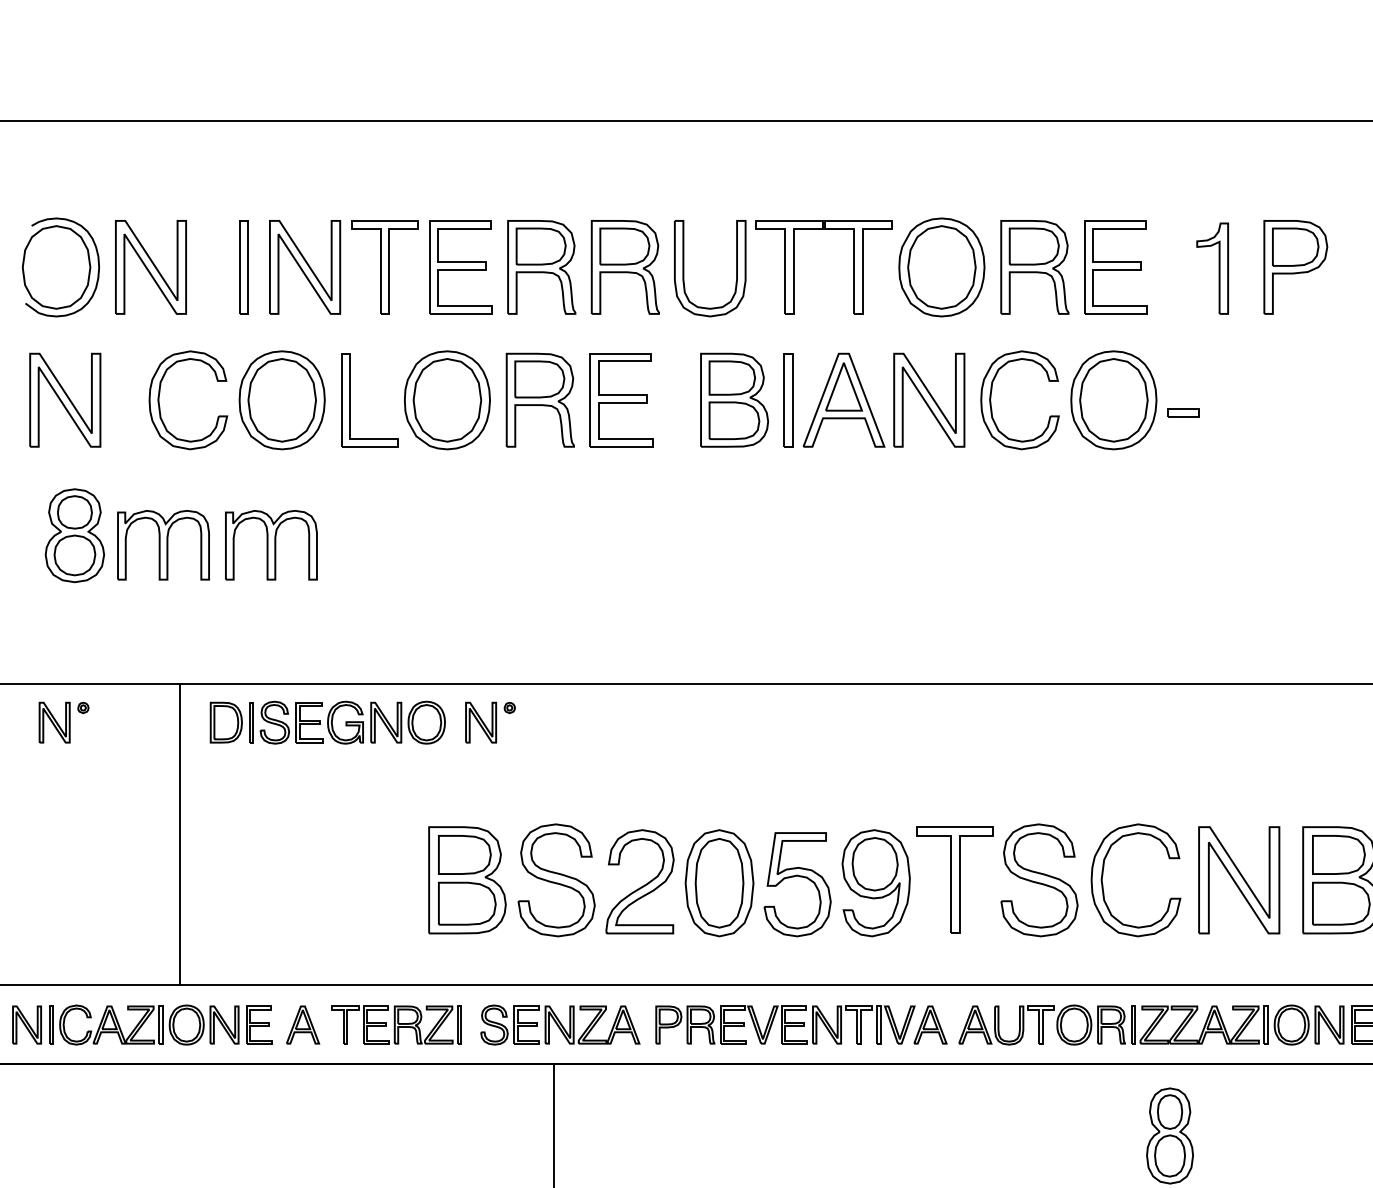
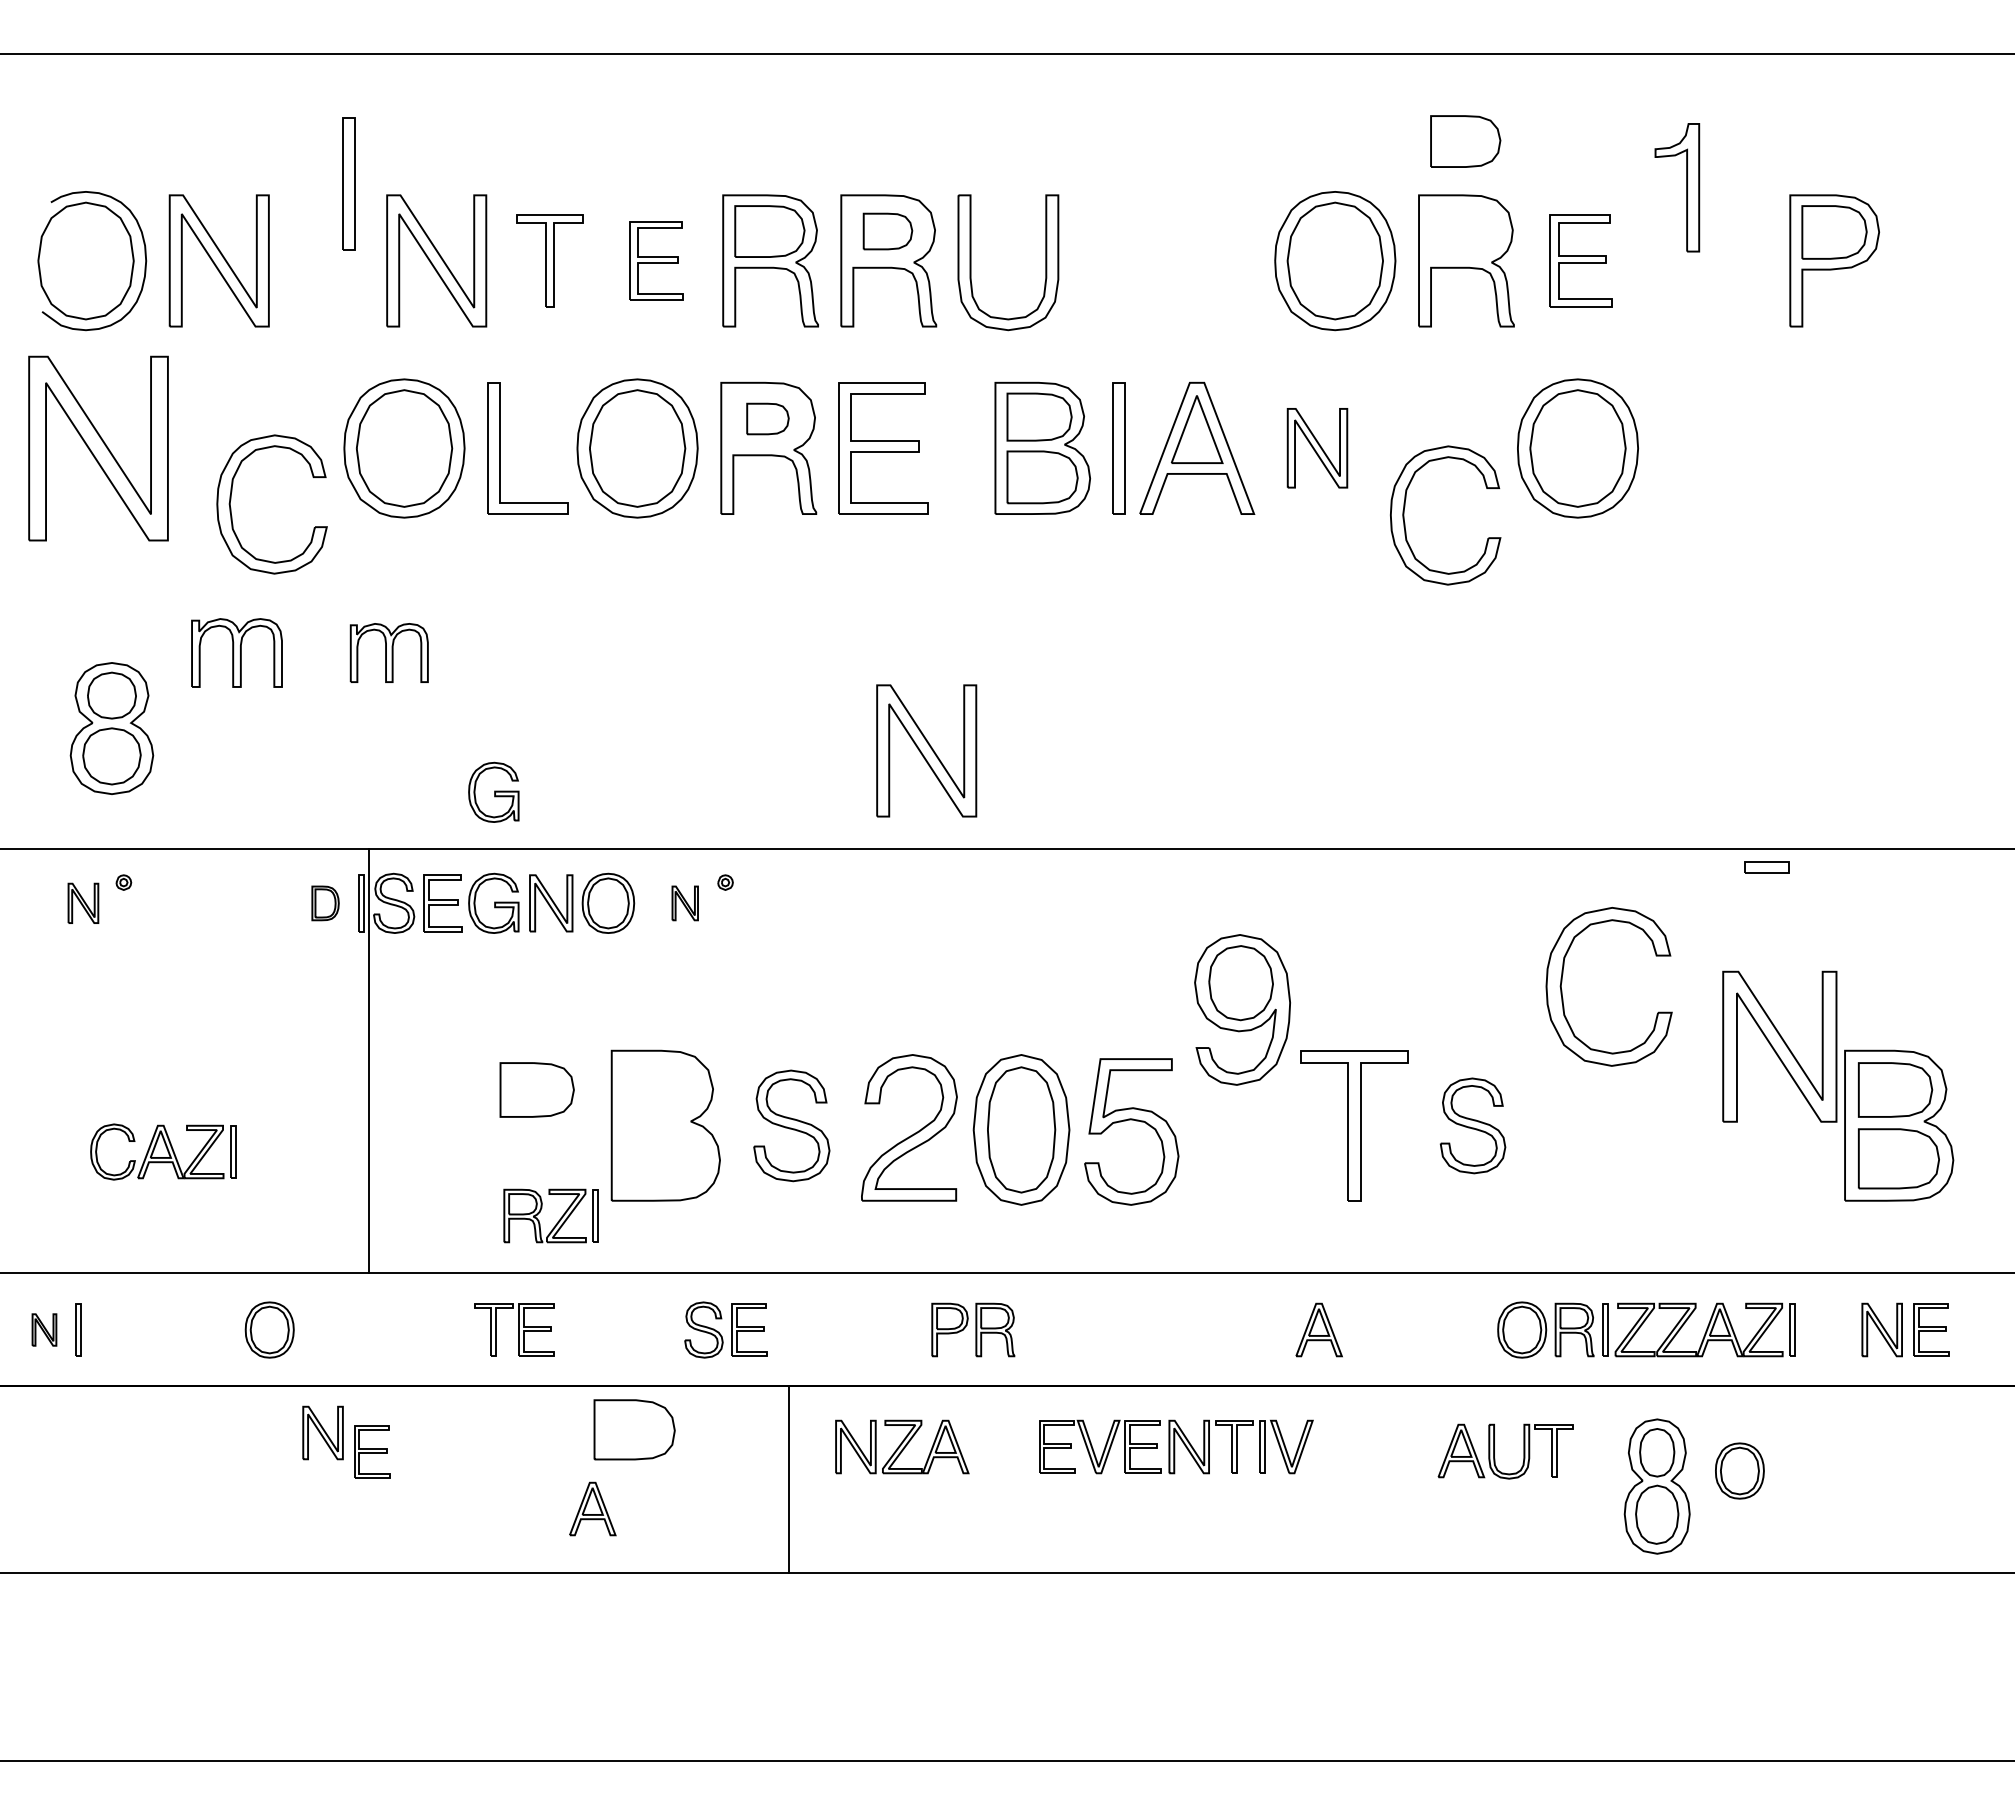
part: (624, 246) -> (887, 231), size x0.7
part: (1034, 246) -> (1465, 141), moved
part: (243, 267) -> (348, 183), moved
part: (385, 267) -> (549, 260), size x0.7
part: (460, 267) -> (656, 260), size x0.6
part: (794, 267) -> (1127, 260), removed
part: (1115, 267) -> (1580, 260), size x0.7
part: (1219, 268) -> (1686, 187), moved
part: (539, 379) -> (767, 418), size x0.6
part: (64, 399) -> (97, 447), size x1.4
part: (929, 399) -> (1317, 447), size x0.6
part: (159, 402) -> (231, 507), moved
part: (991, 405) -> (1405, 522), moved
part: (1183, 413) -> (1766, 867), moved
part: (74, 535) -> (111, 728), moved
part: (163, 544) -> (236, 652), size x0.7
part: (271, 544) -> (389, 652), size x0.6
part: (652, 614) -> (926, 750), added
part: (345, 643) -> (493, 791), added
part: (54, 722) -> (83, 903), size x0.7
part: (226, 722) -> (325, 903), size x0.6
part: (481, 722) -> (685, 903), size x0.6
line: (179, 834) -> (368, 1061), moved
part: (464, 854) -> (536, 1089), moved
part: (1102, 877) -> (1562, 982), moved
part: (556, 880) -> (791, 1125), size x0.7
part: (1039, 880) -> (1472, 1125), size x0.6
part: (1238, 880) -> (1779, 1046), moved
part: (876, 882) -> (1242, 1009), moved
part: (467, 903) -> (634, 1429), moved
part: (27, 1024) -> (44, 1329), size x0.6
part: (111, 1024) -> (163, 1151), moved
part: (224, 1024) -> (322, 1432), moved
part: (259, 1024) -> (372, 1451), moved
part: (302, 1024) -> (592, 1508), moved
part: (592, 1024) -> (902, 1446), moved
part: (818, 1024) -> (1176, 1446), moved
part: (1291, 1024) -> (1739, 1470), moved
part: (998, 1025) -> (1494, 1451), moved
part: (432, 1028) -> (557, 1221), moved

